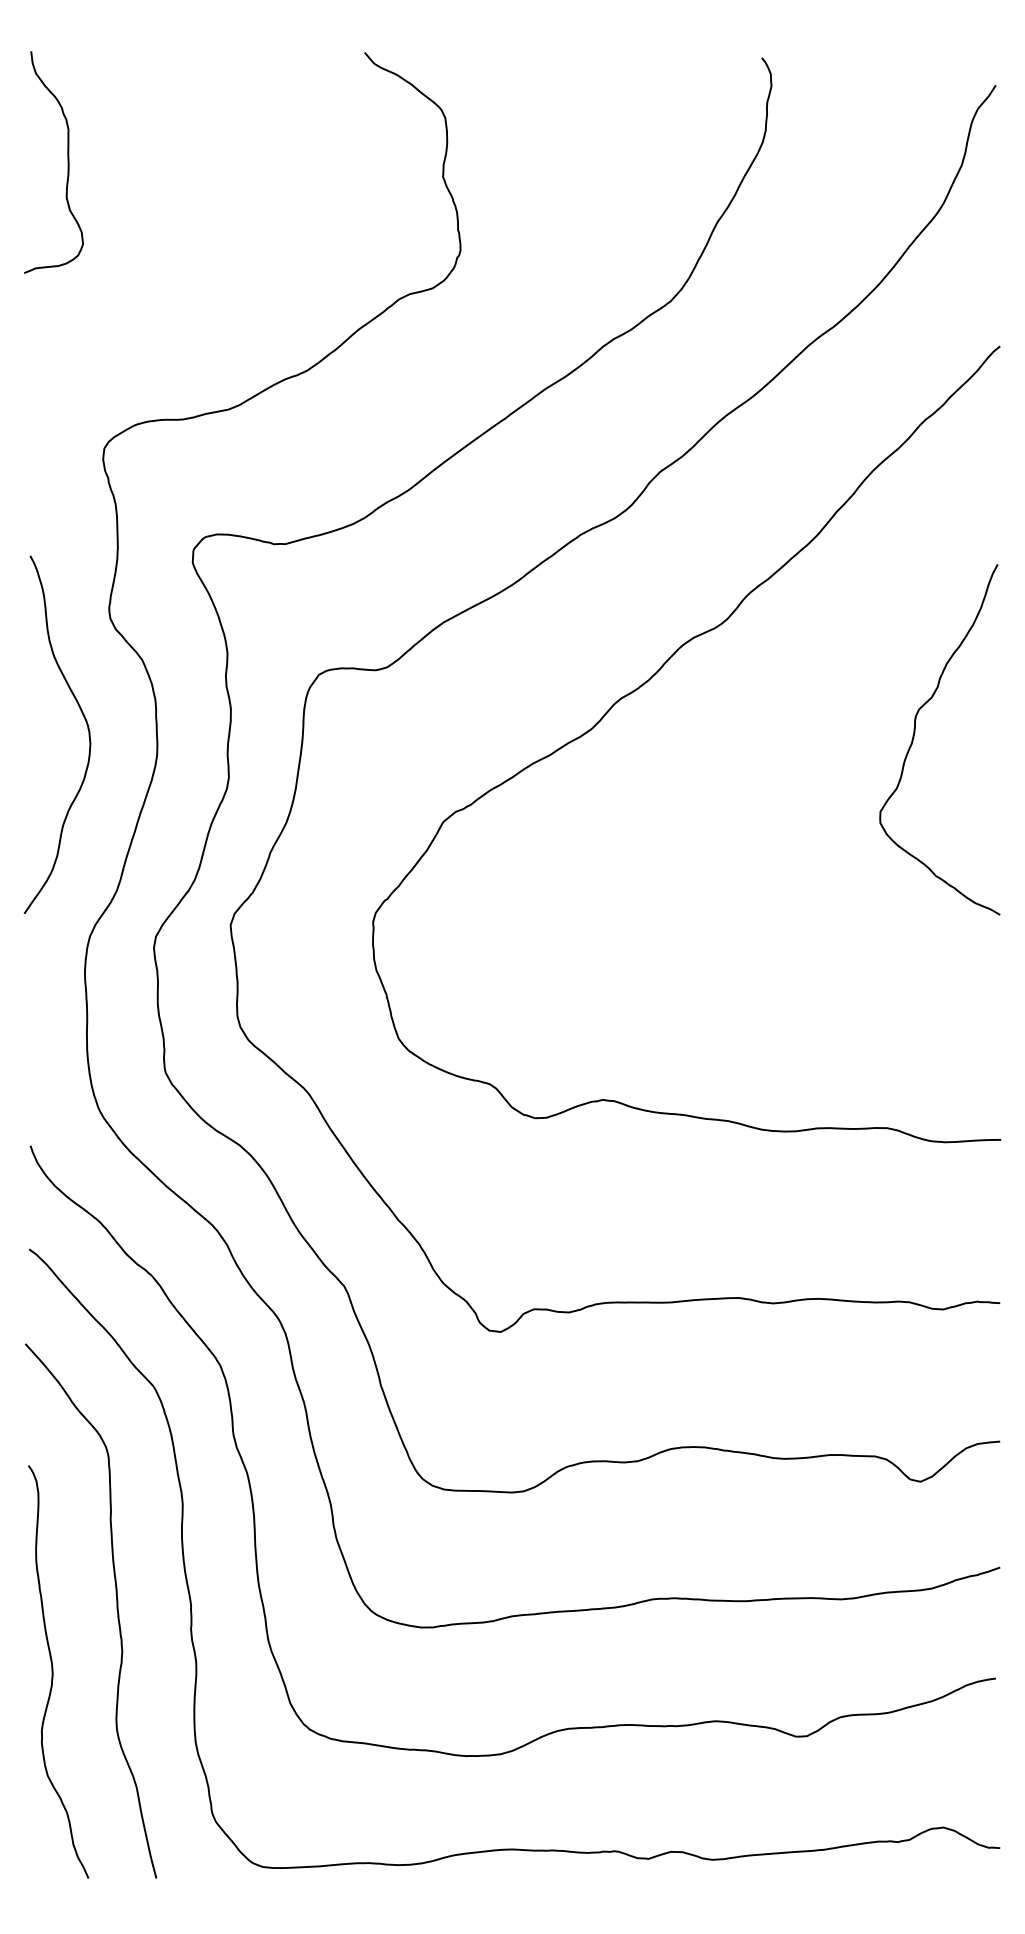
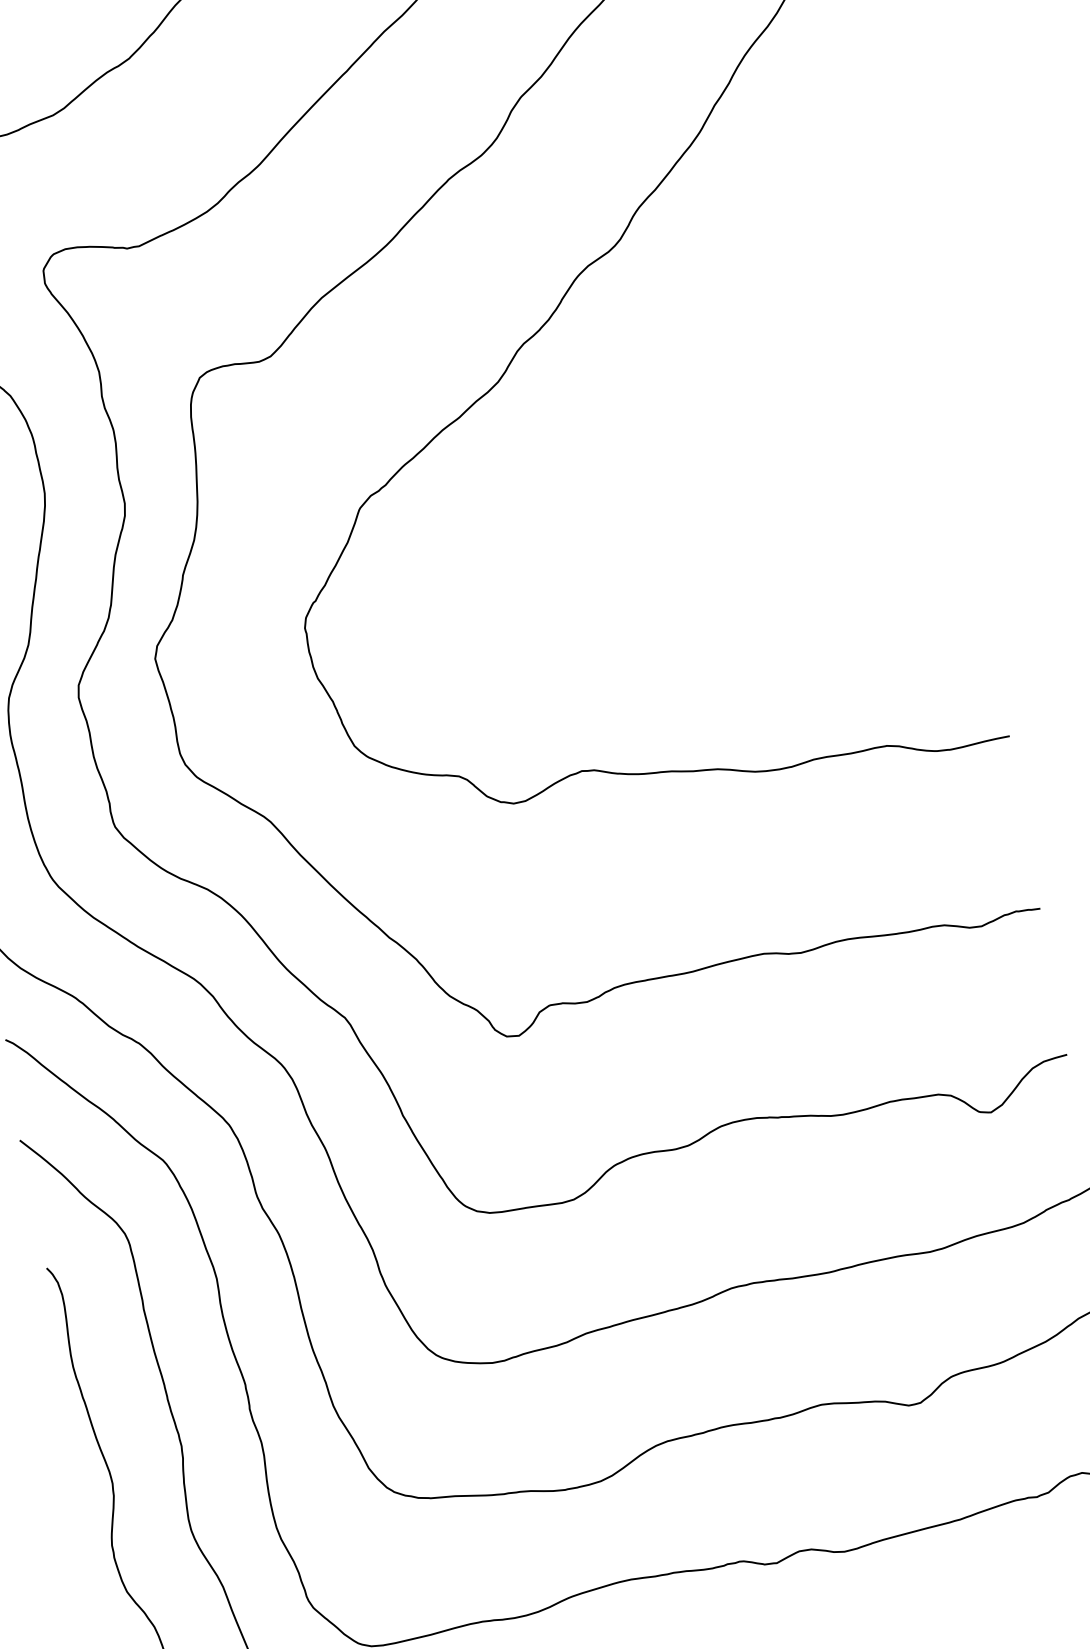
curve: (915, 732) -> (840, 322), removed

